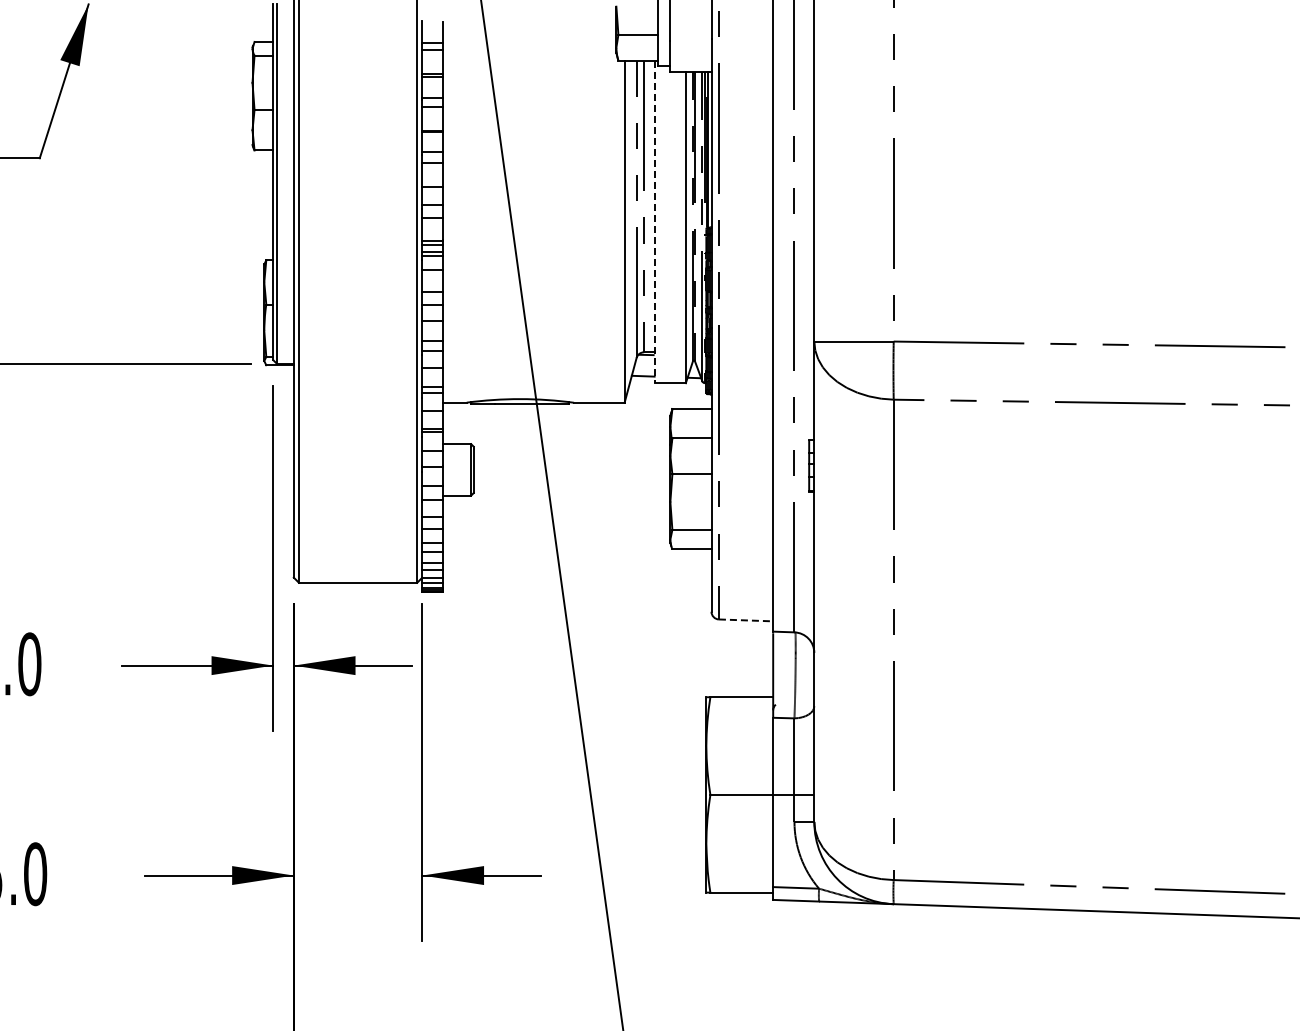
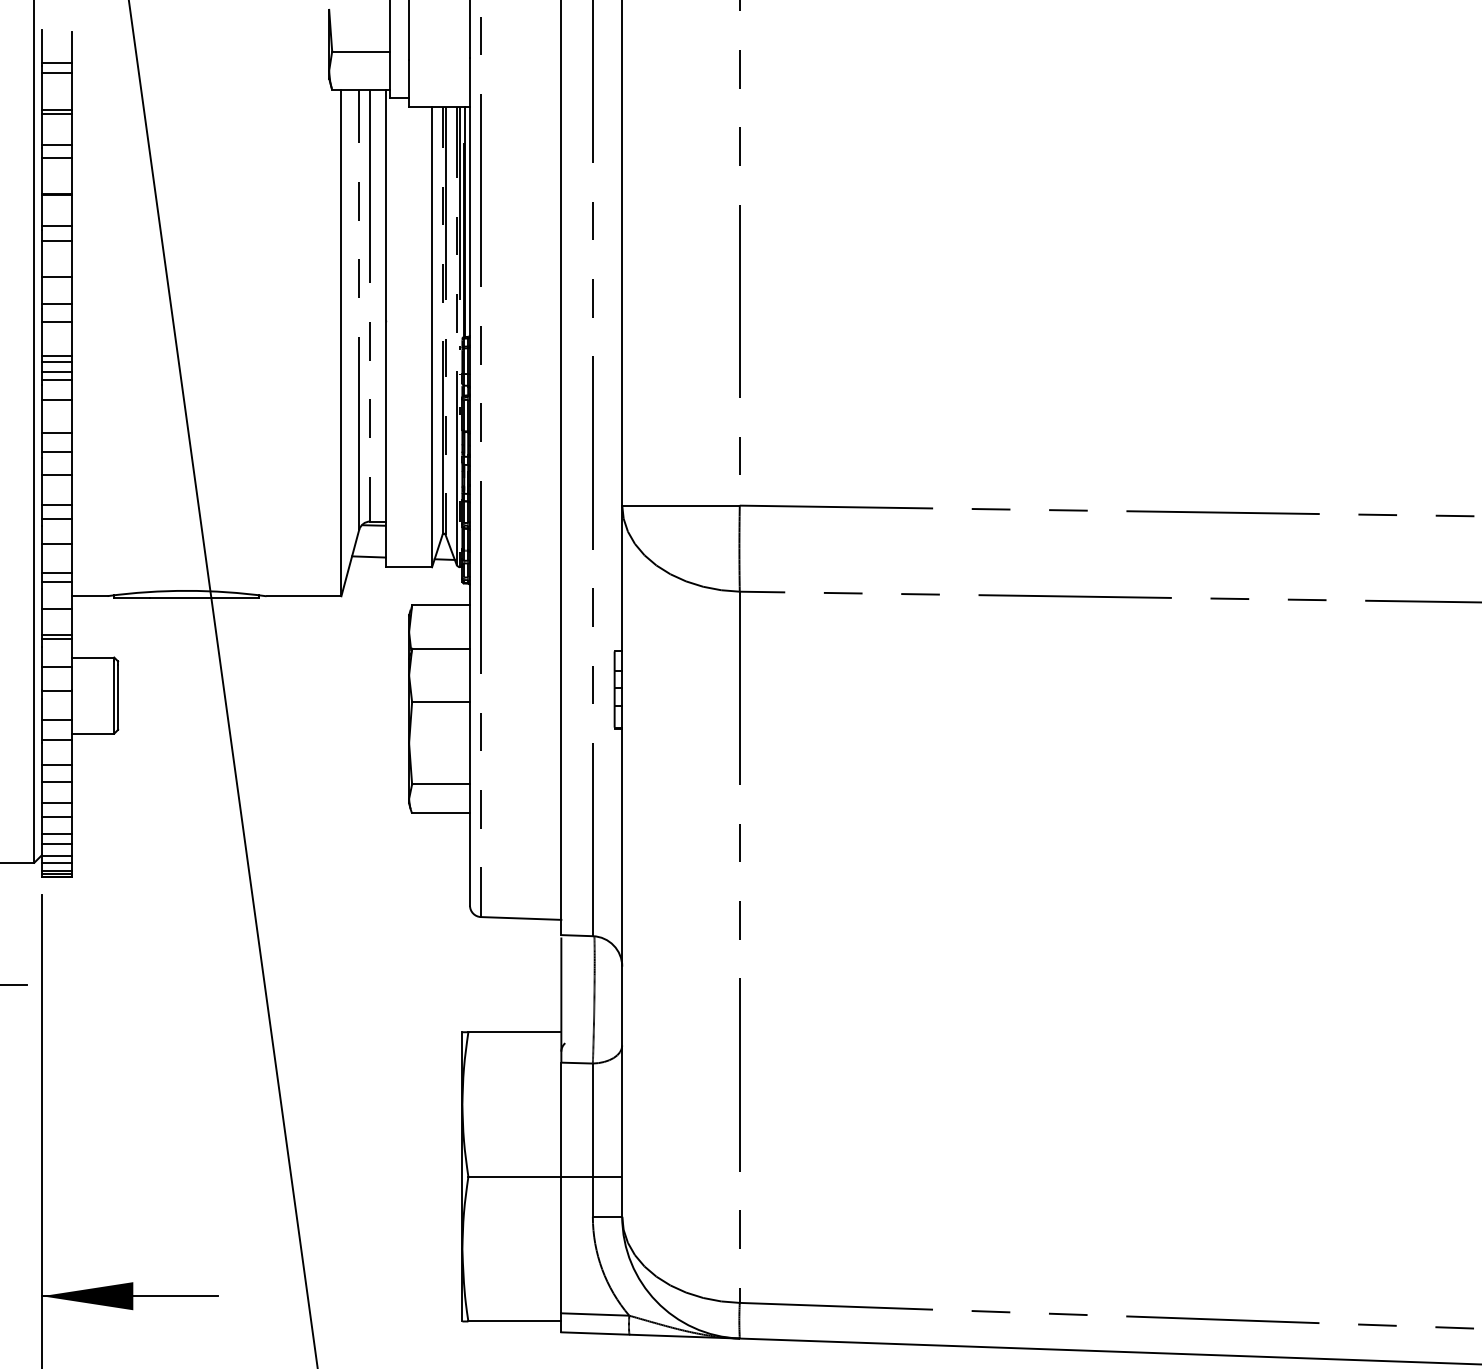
line: (654, 222) -> (385, 329), dashed -> solid
line: (746, 620) -> (521, 918), dashed -> solid

